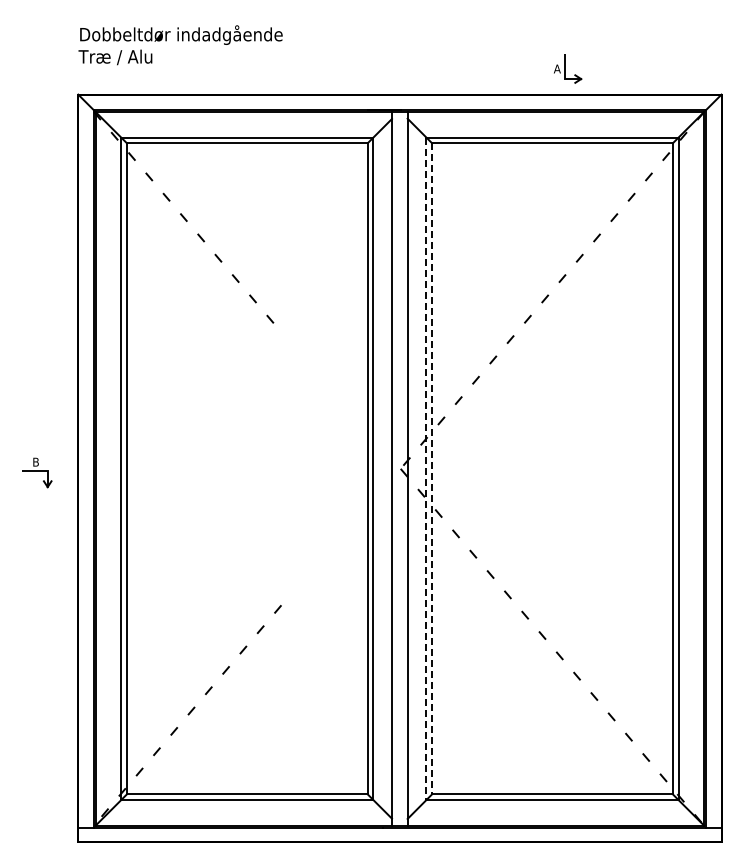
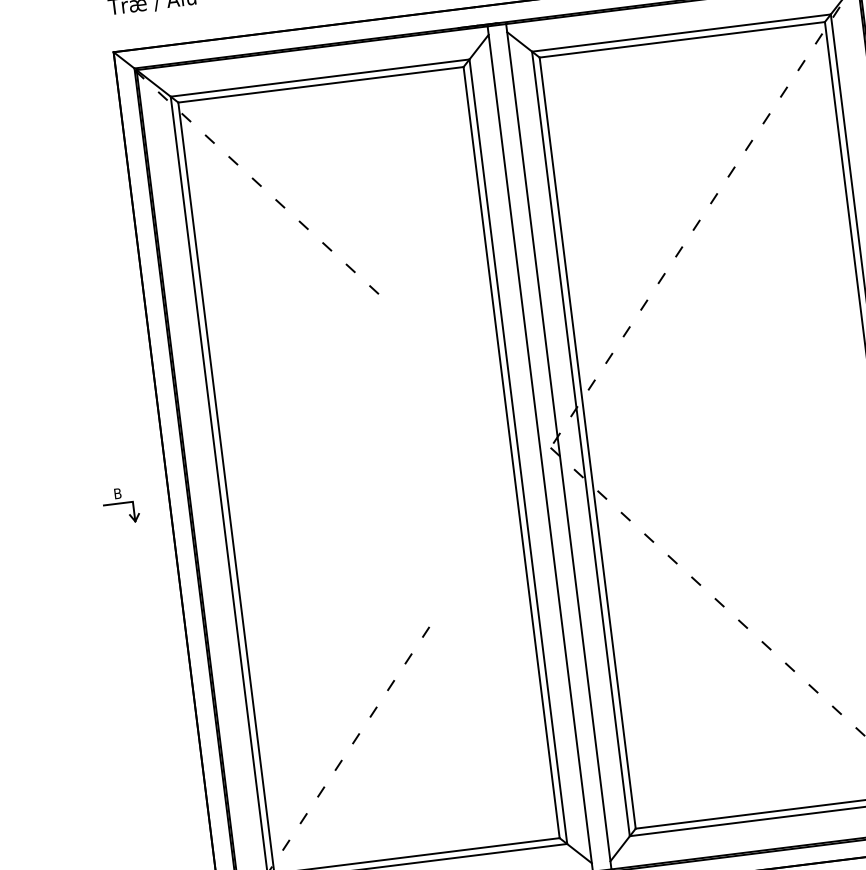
line: (432, 468) -> (588, 442), dashed -> solid
line: (426, 469) -> (581, 444), dashed -> solid

